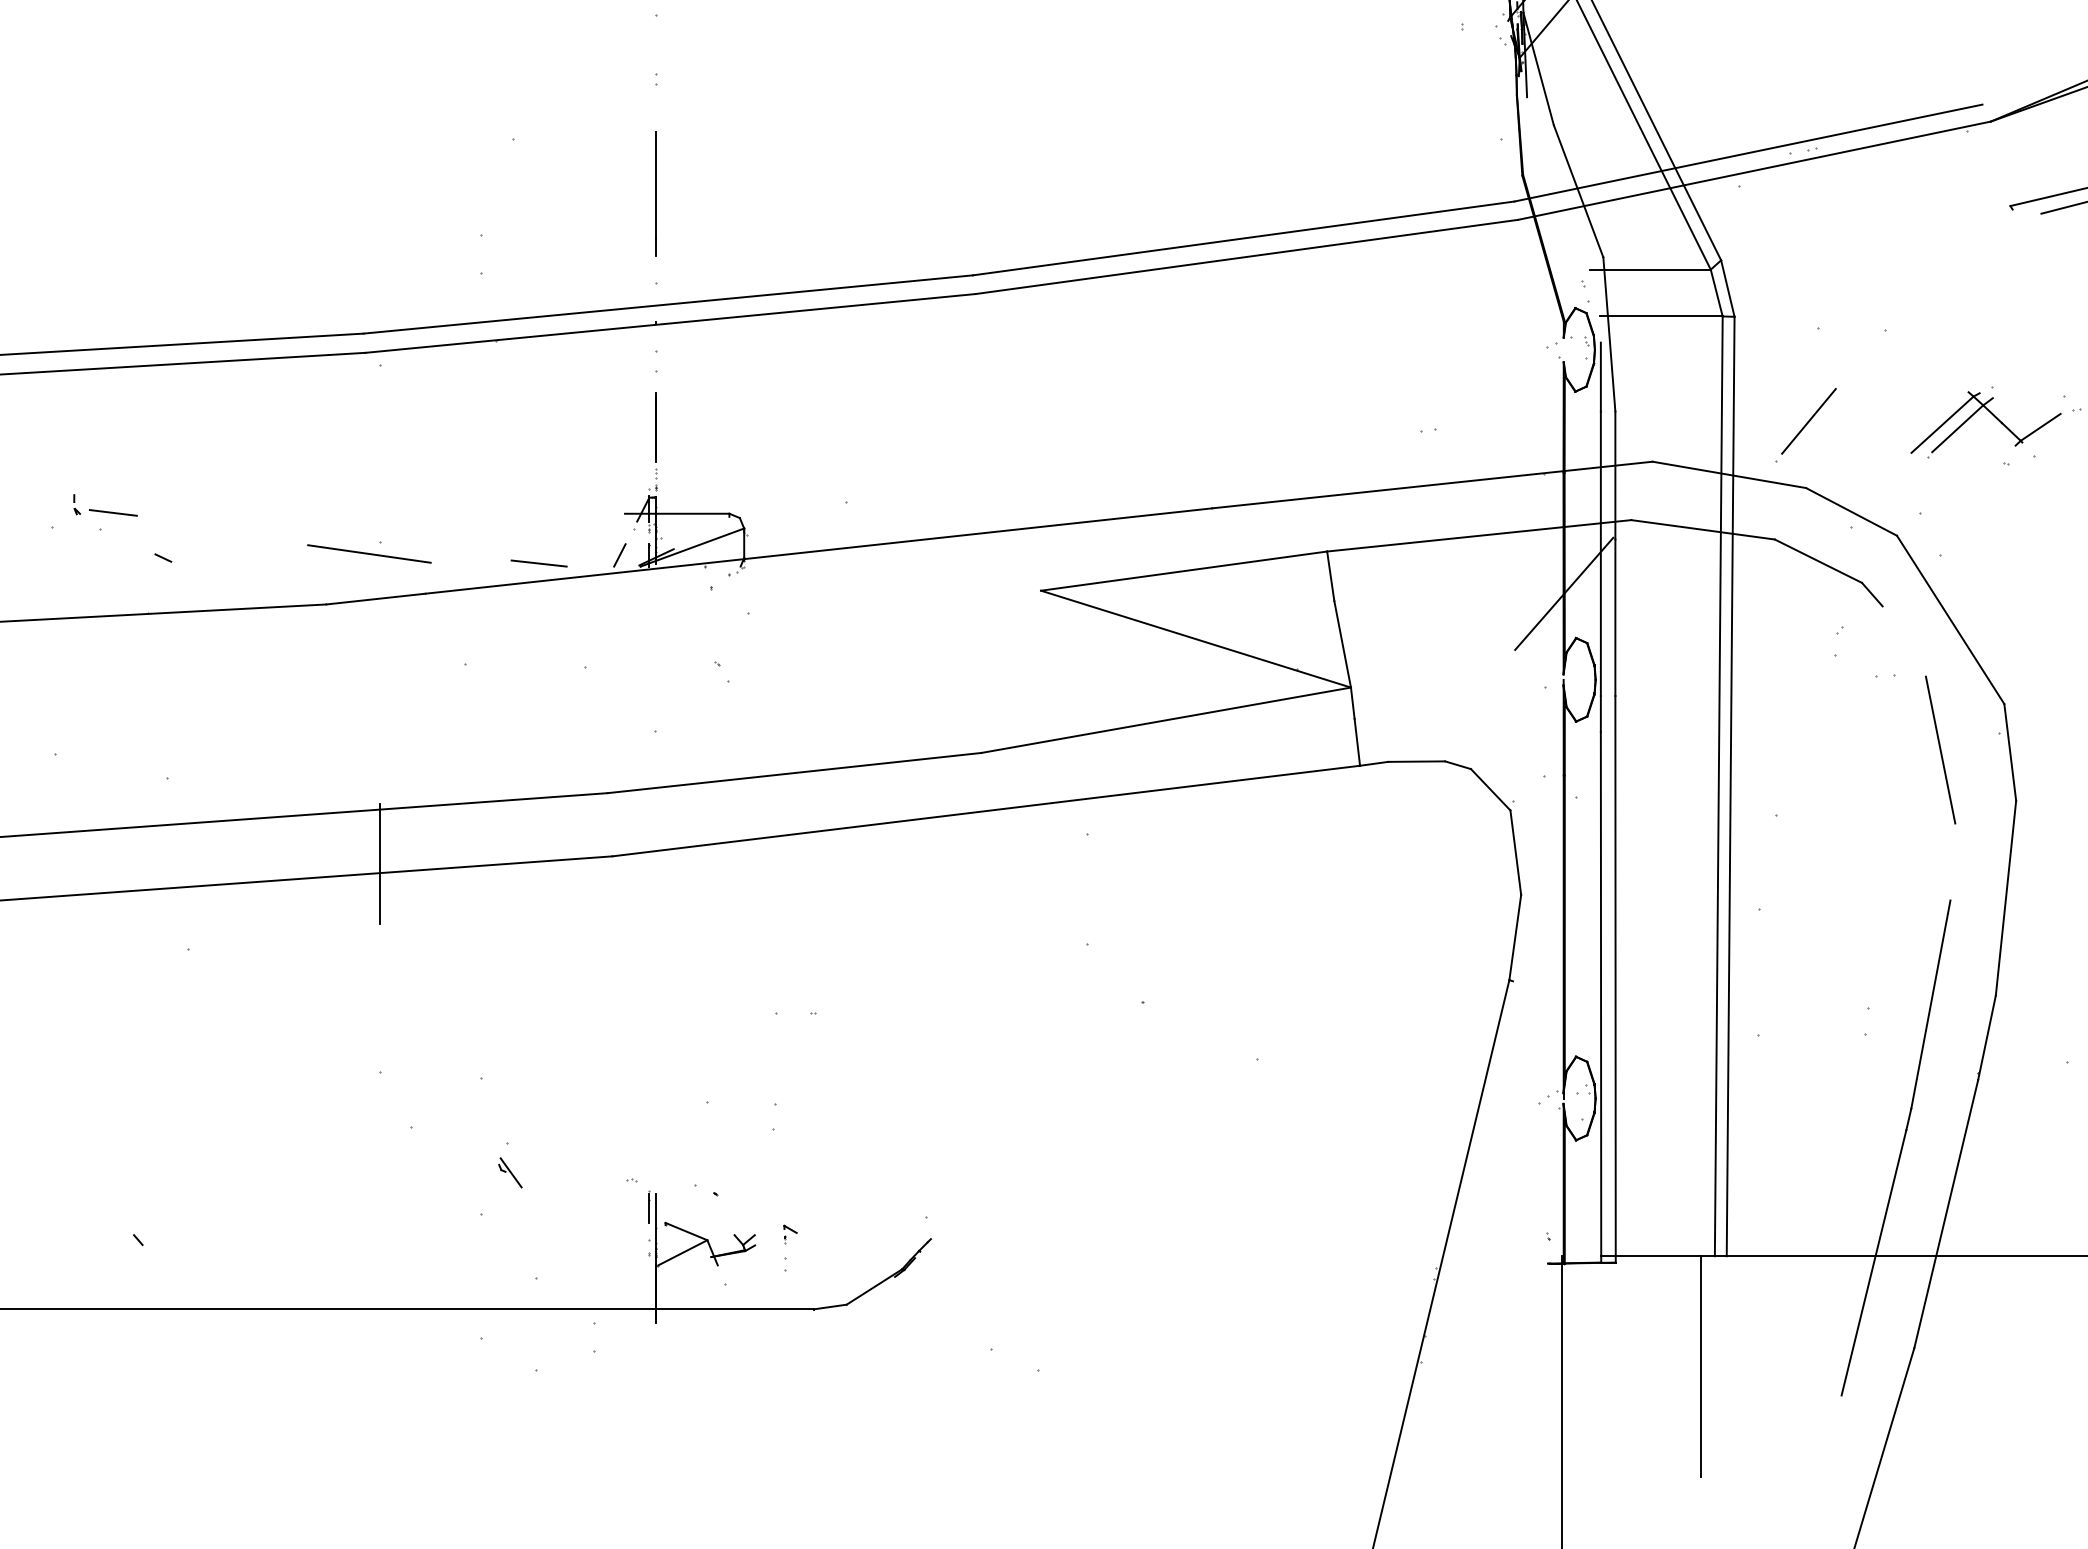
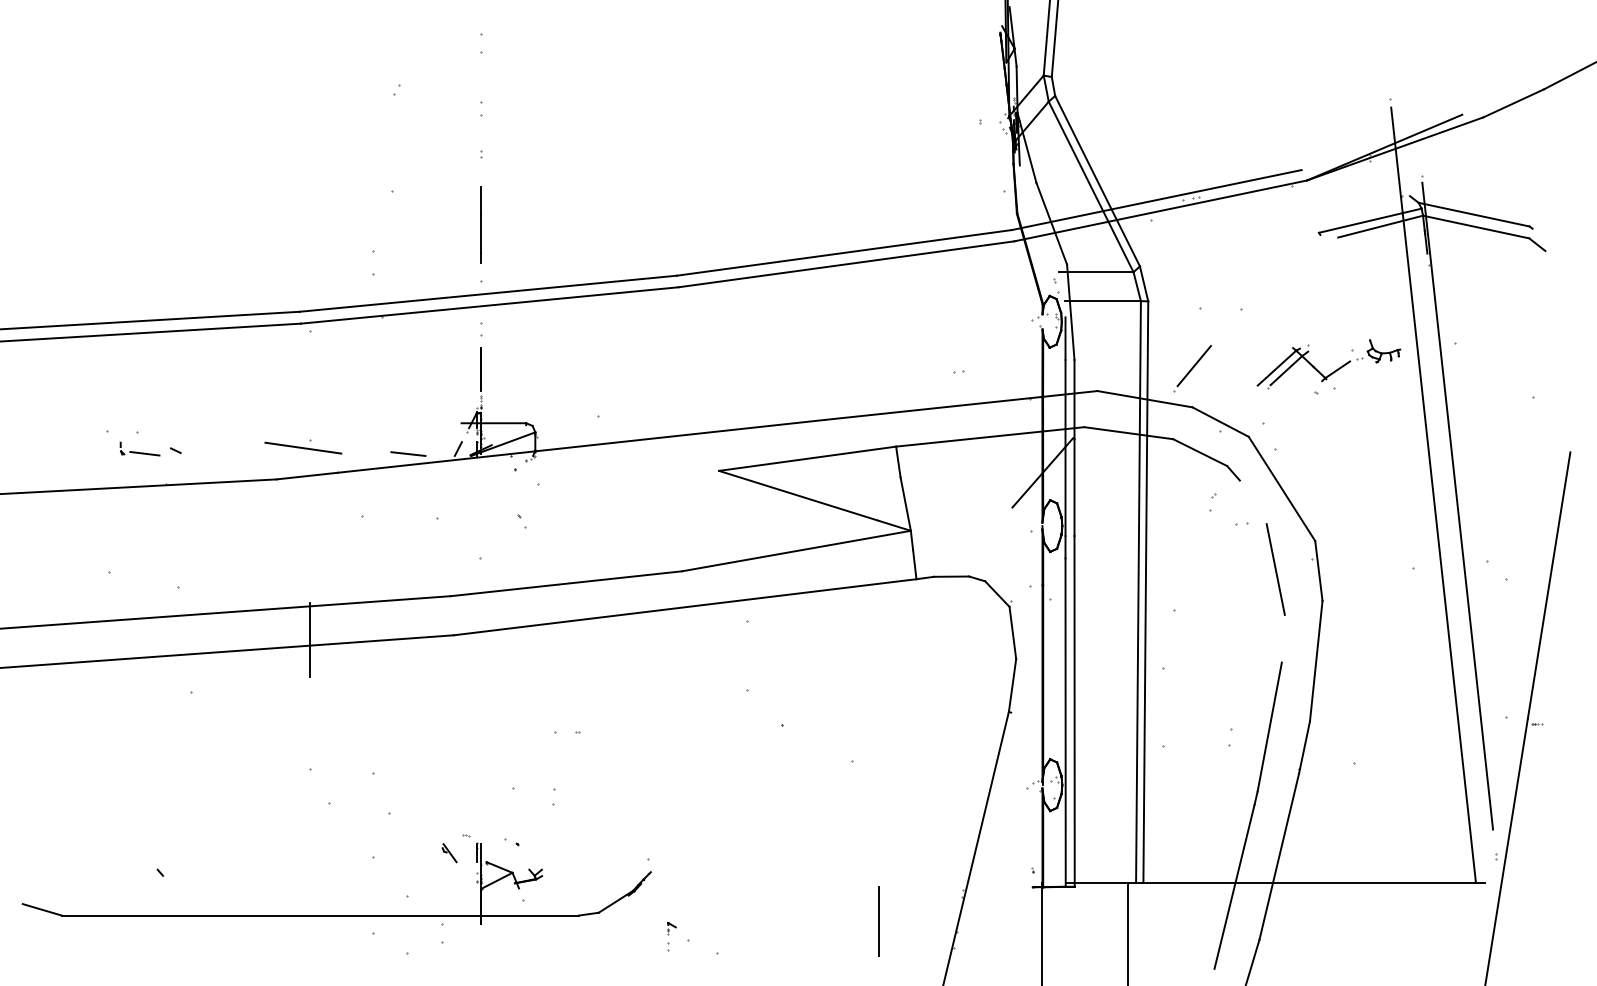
part: (104, 504) -> (139, 448), moved
part: (510, 1173) -> (449, 853), moved
part: (789, 1247) -> (671, 936), moved
line: (1300, 1318) -> (879, 921), added

